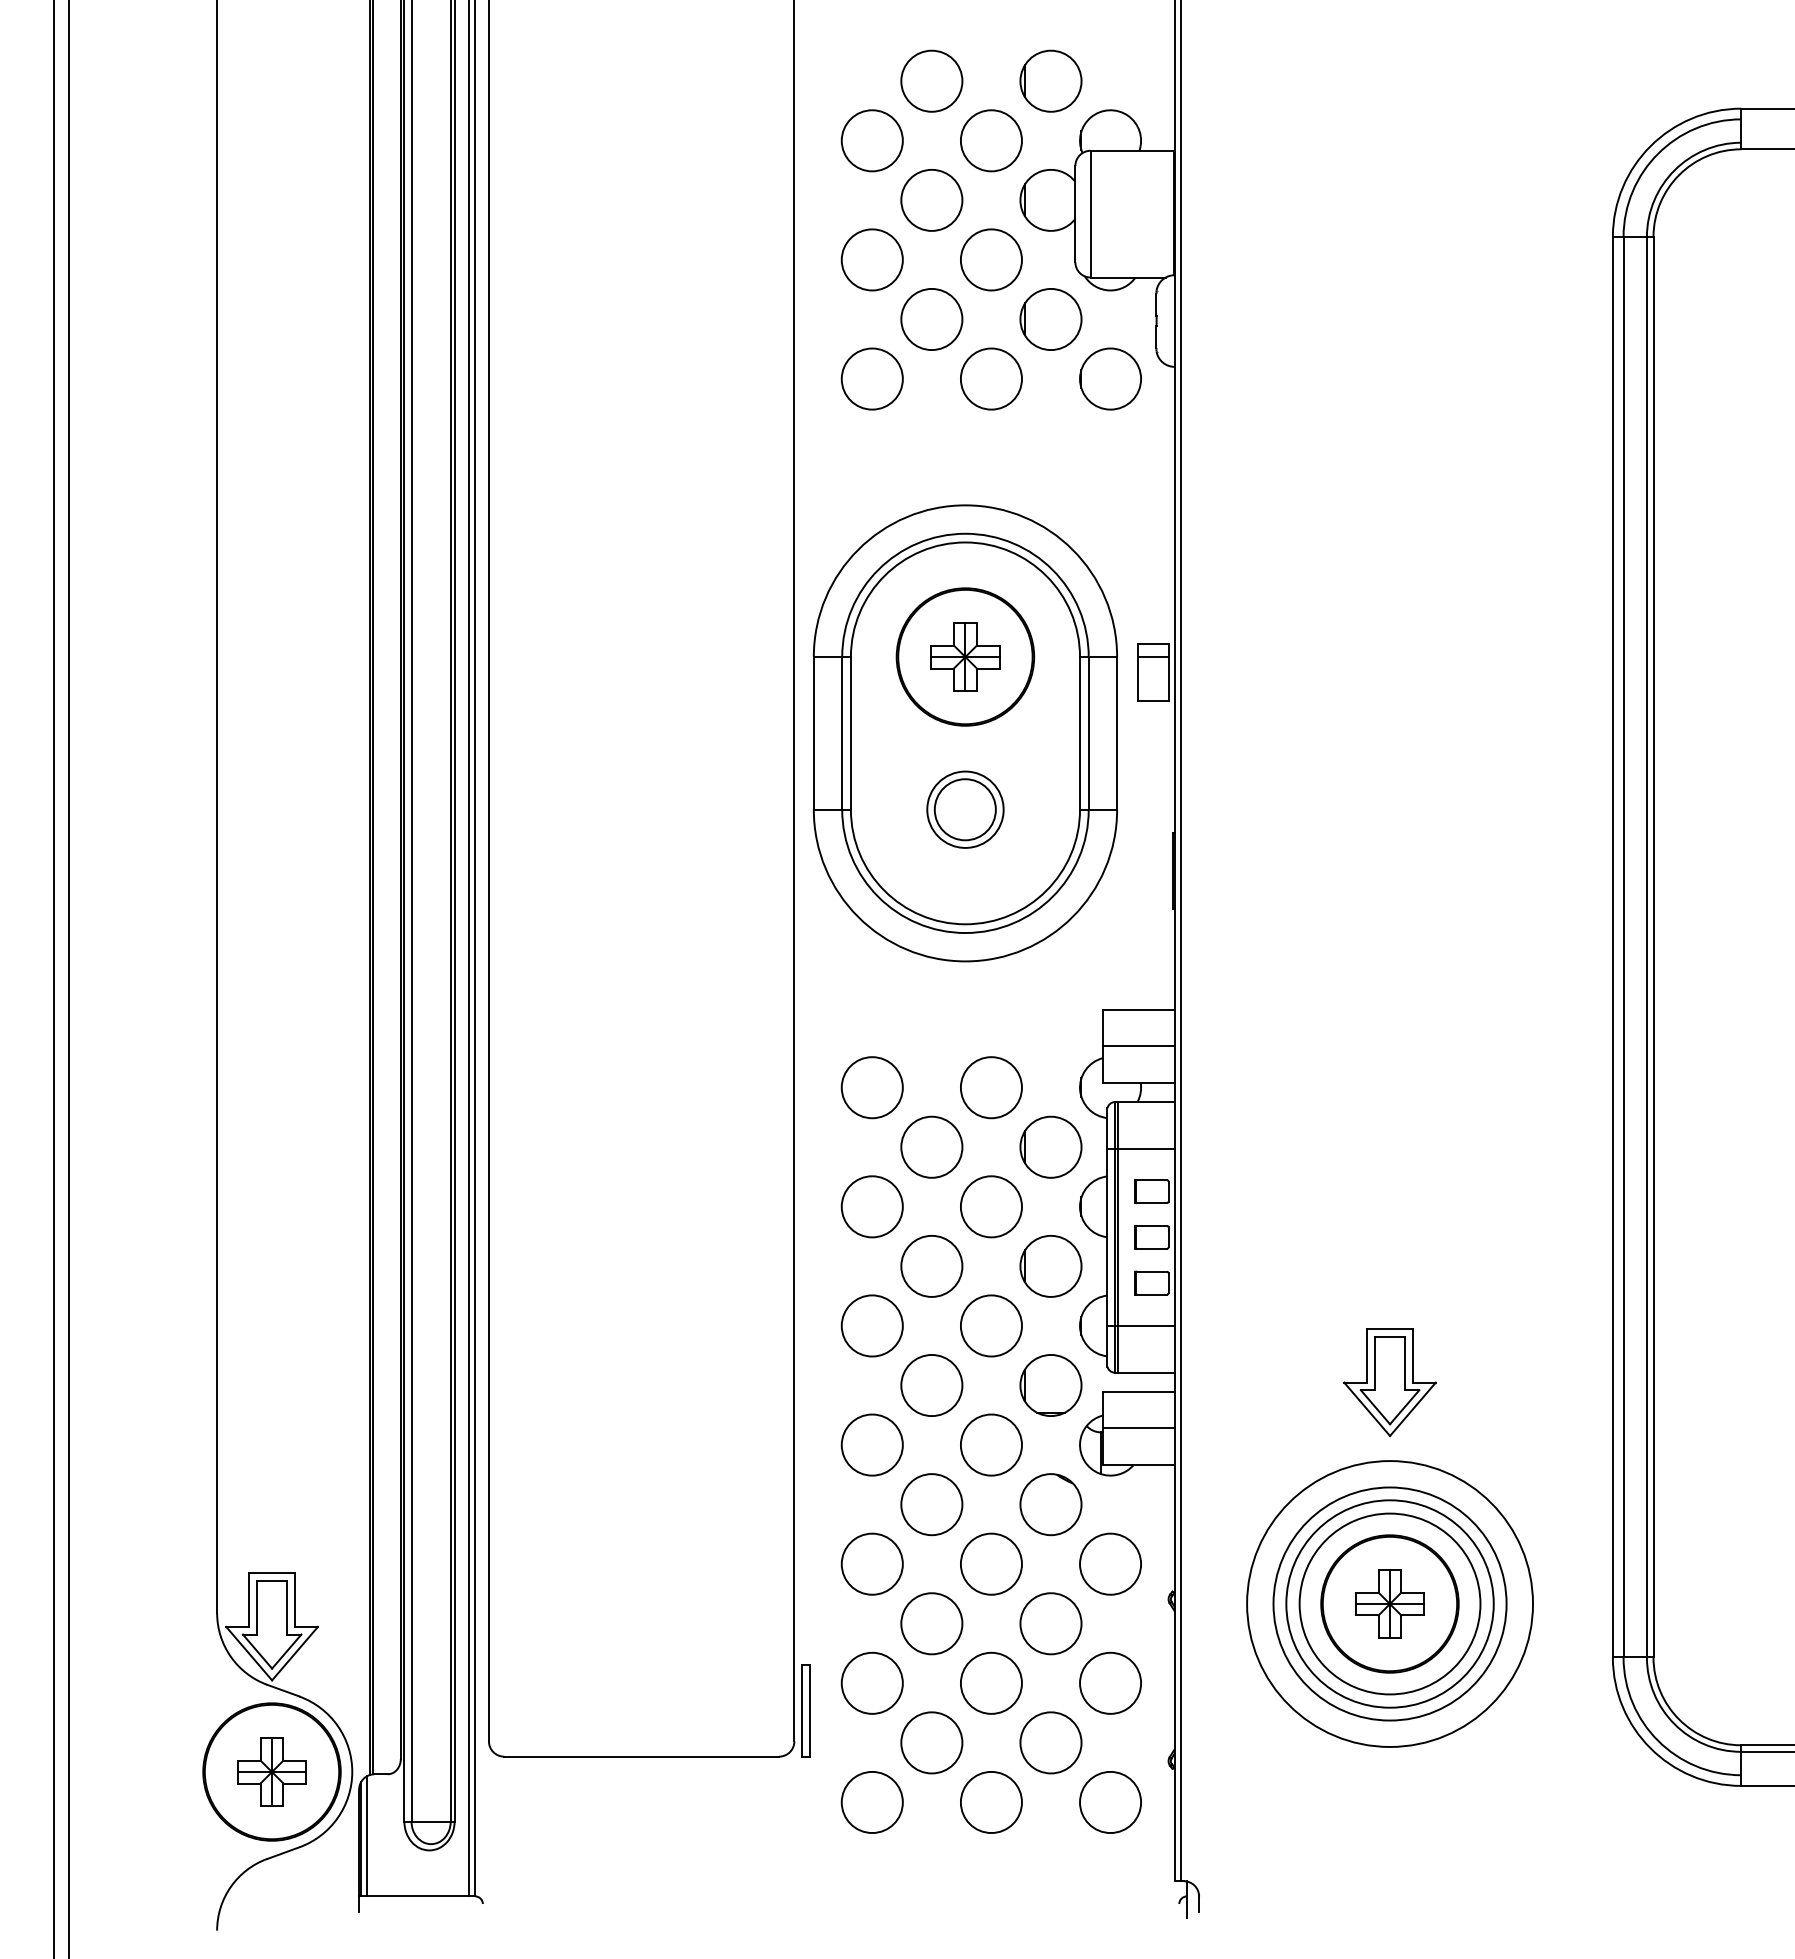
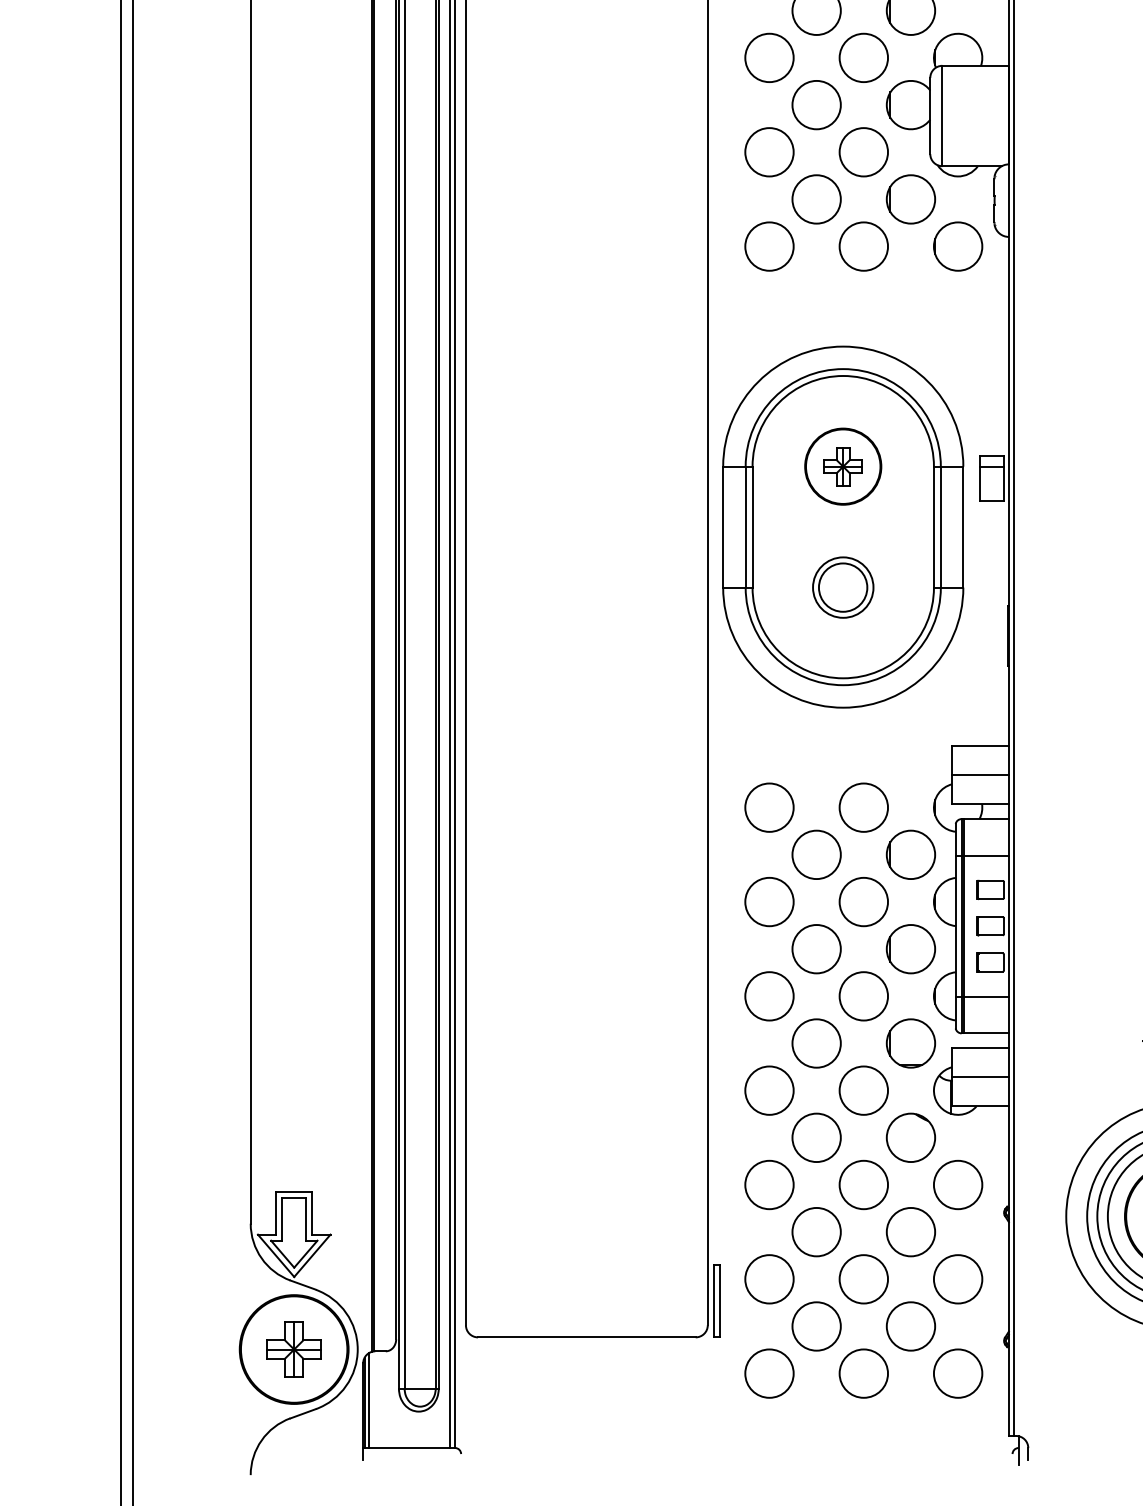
part: (965, 656) -> (843, 466), size x0.7

